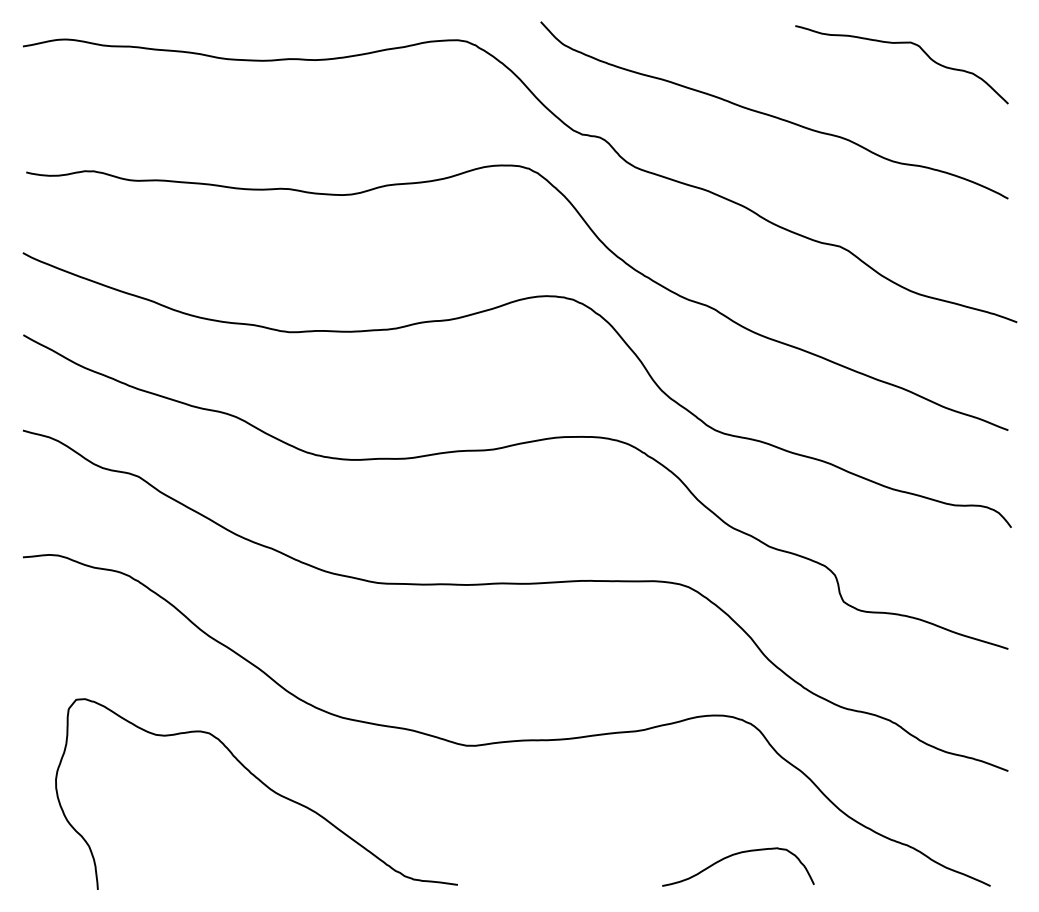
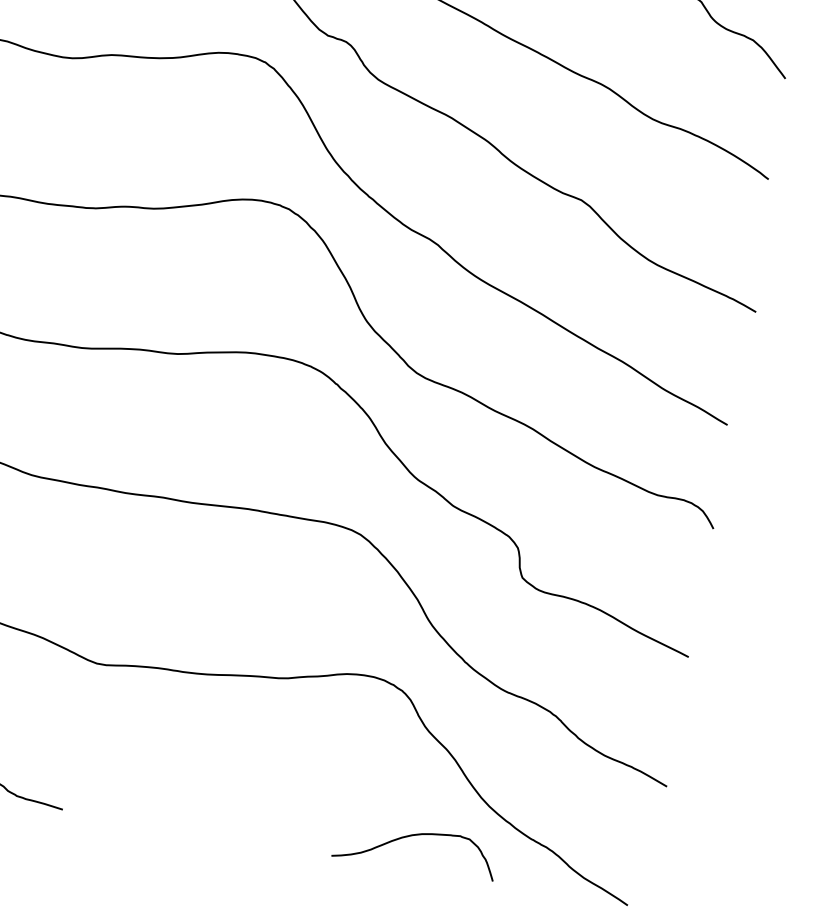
curve: (734, 855) -> (413, 836), moved

